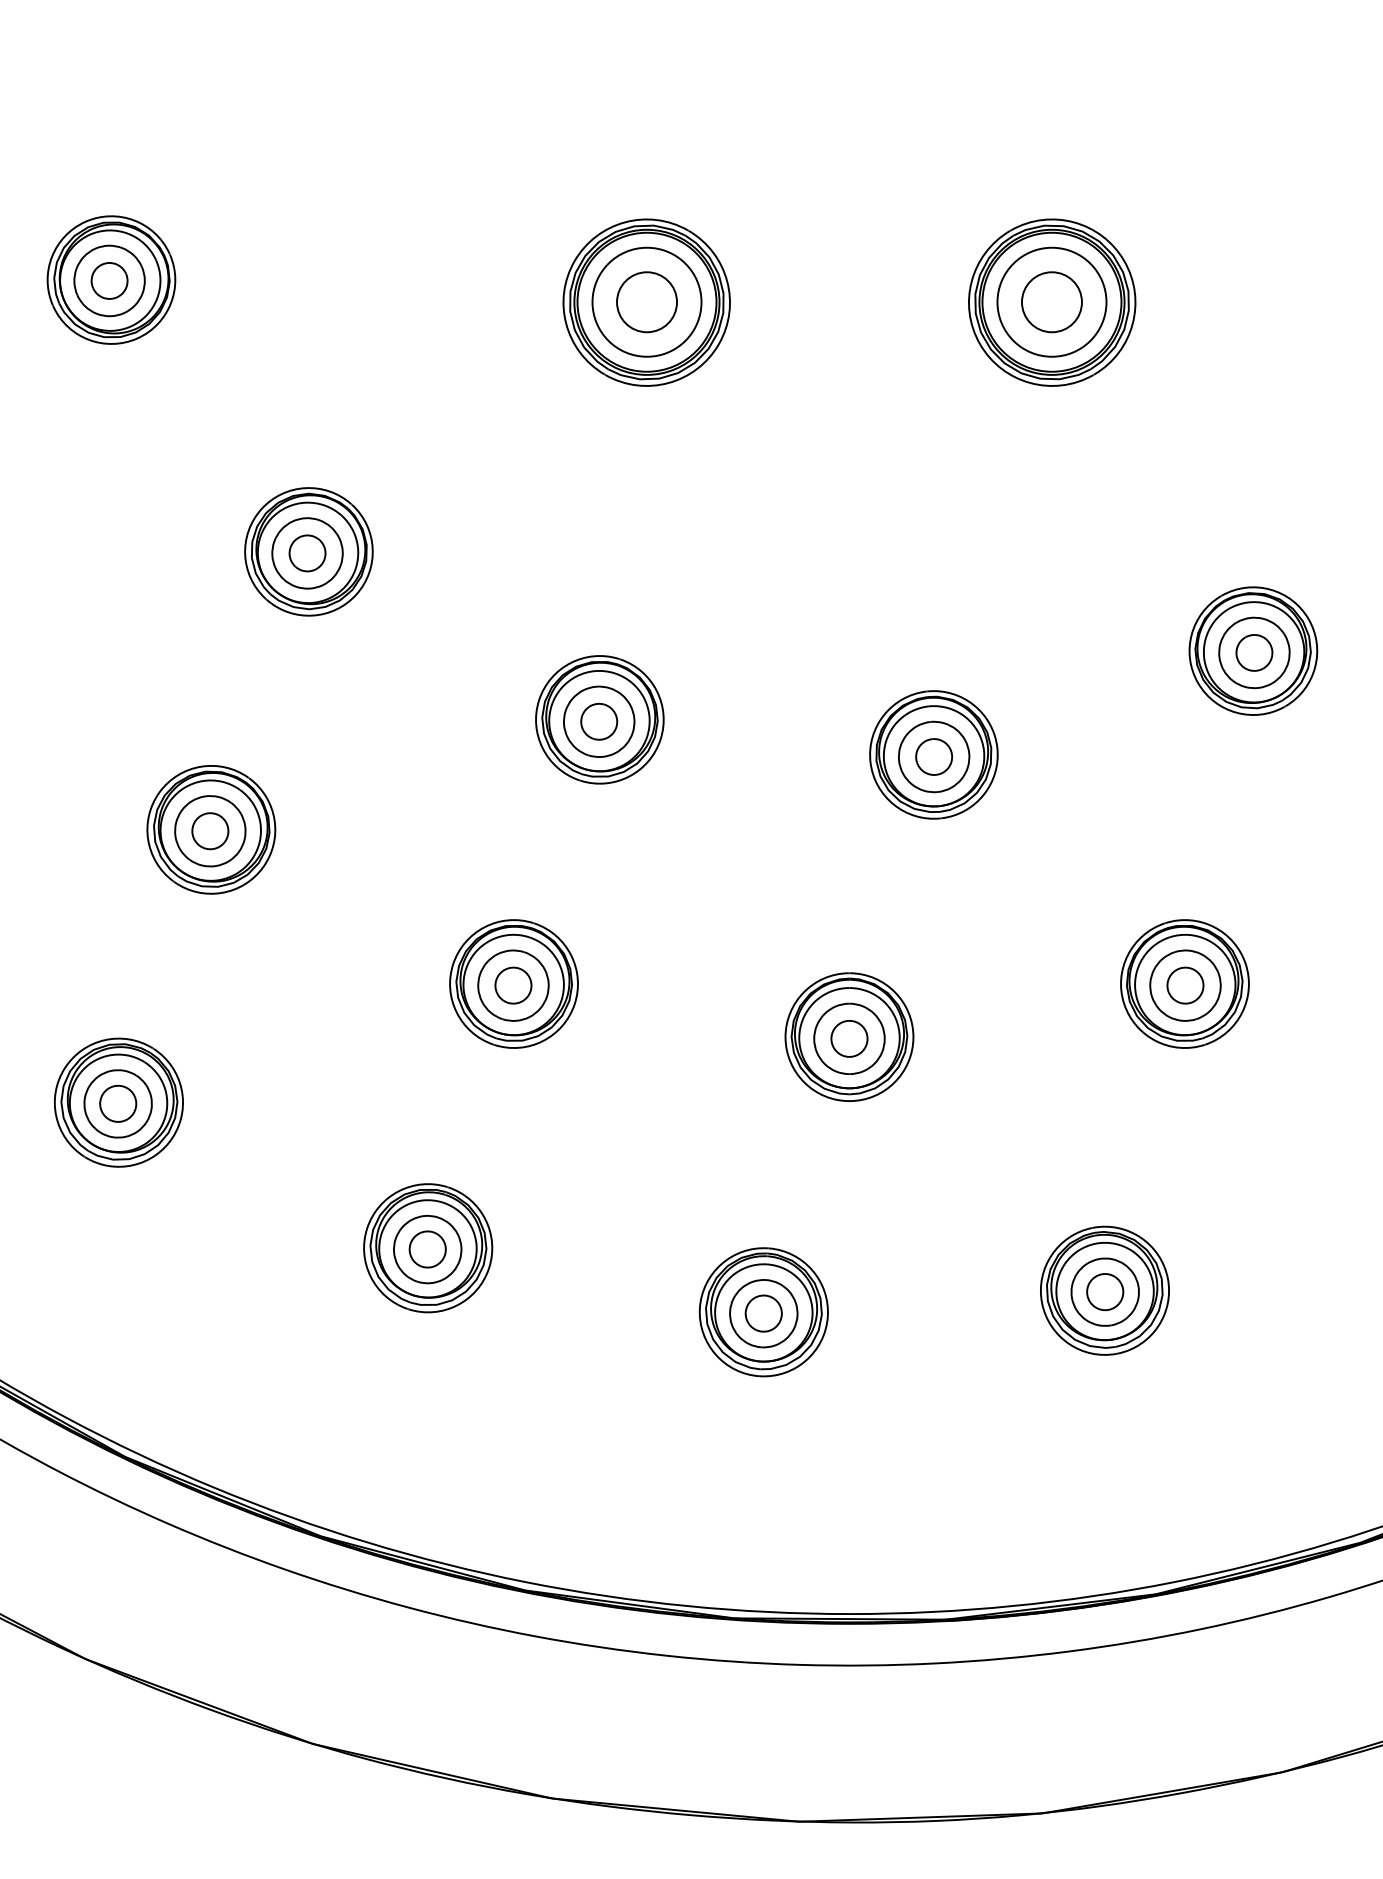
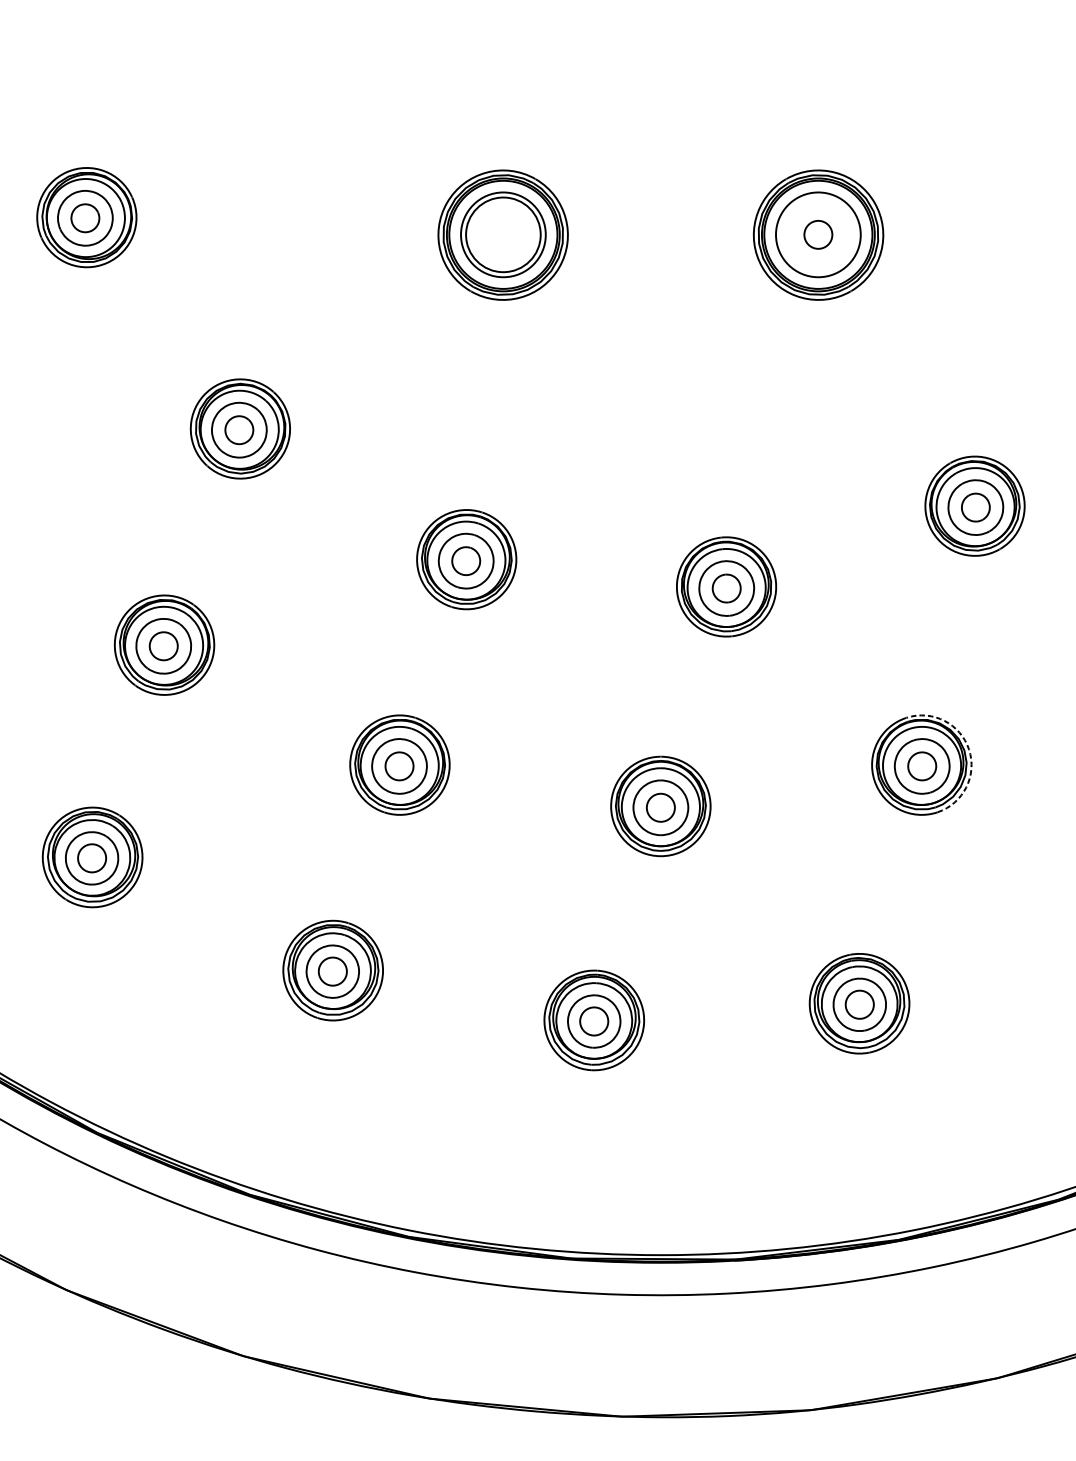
circle: (647, 302) -> (503, 235), size x1.6
circle: (1051, 302) -> (818, 235), size x0.6
arc: (1245, 964) -> (968, 749), solid -> dashed

